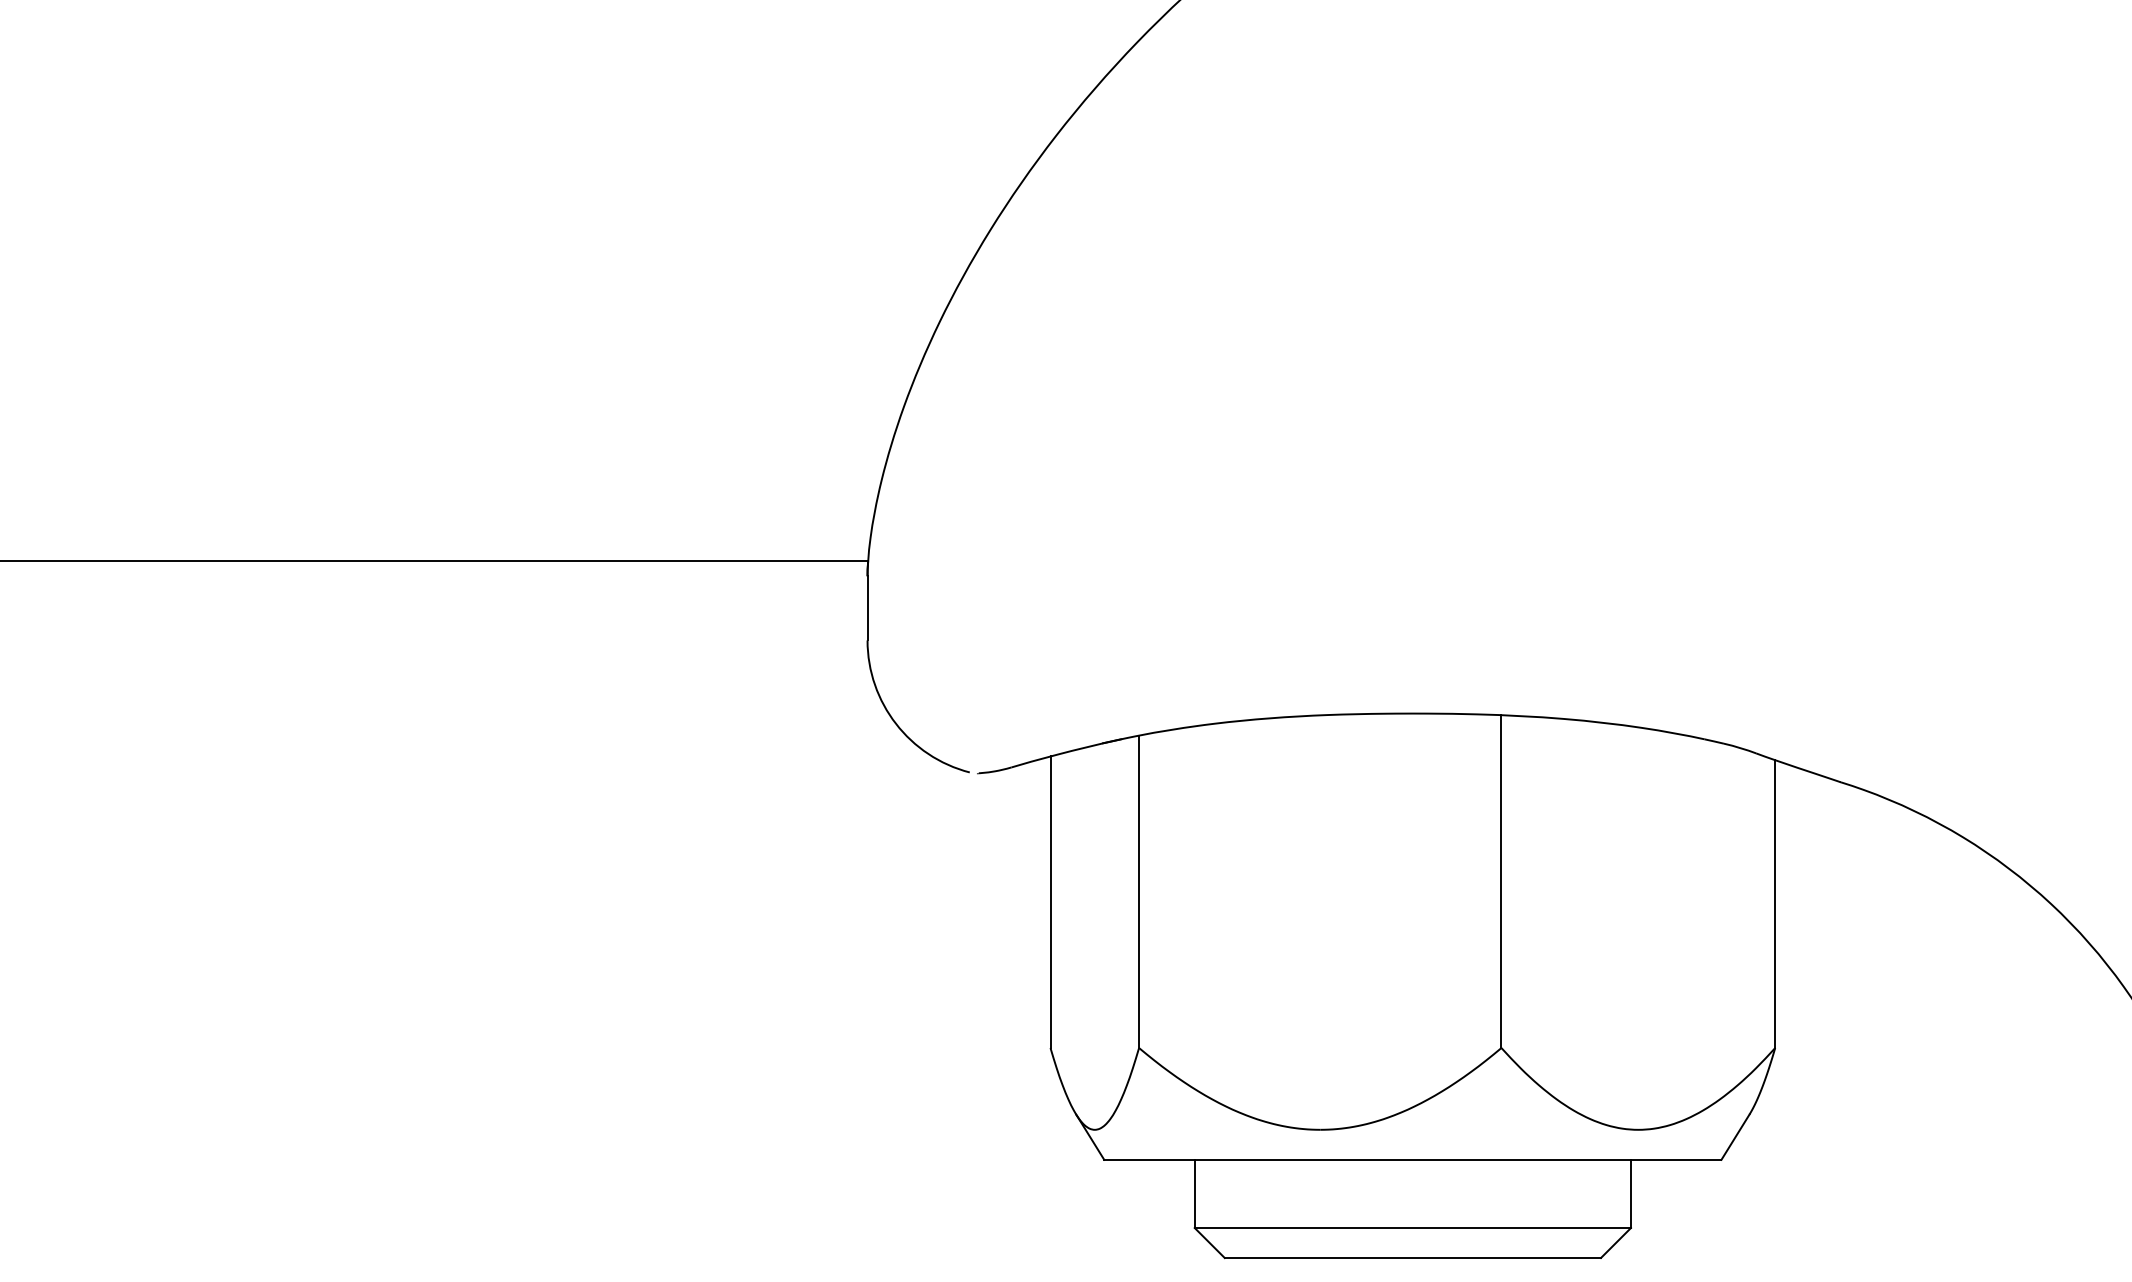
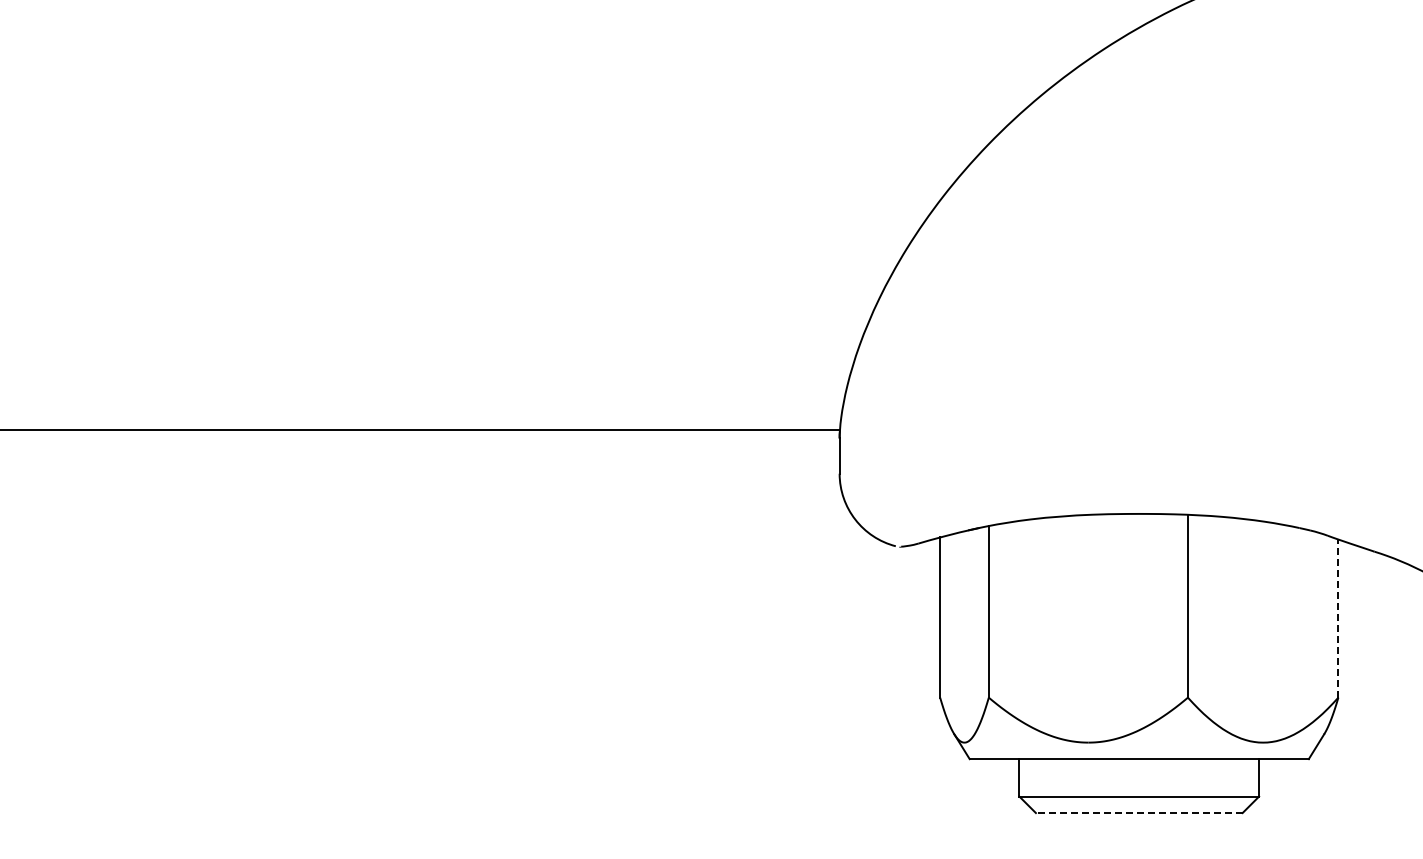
line: (1775, 903) -> (1338, 618), solid -> dashed
line: (1411, 1258) -> (1138, 813), solid -> dashed

